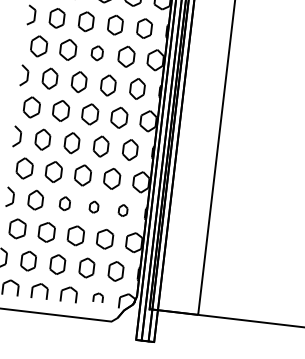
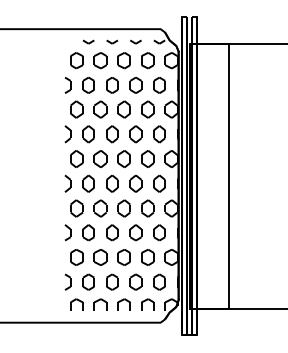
part: (96, 53) -> (123, 109), size x1.43
part: (65, 203) -> (112, 232), size x1.43
part: (93, 206) -> (135, 232), size x1.67
part: (123, 210) -> (159, 232), size x1.67
part: (97, 297) -> (147, 304), size x1.67

